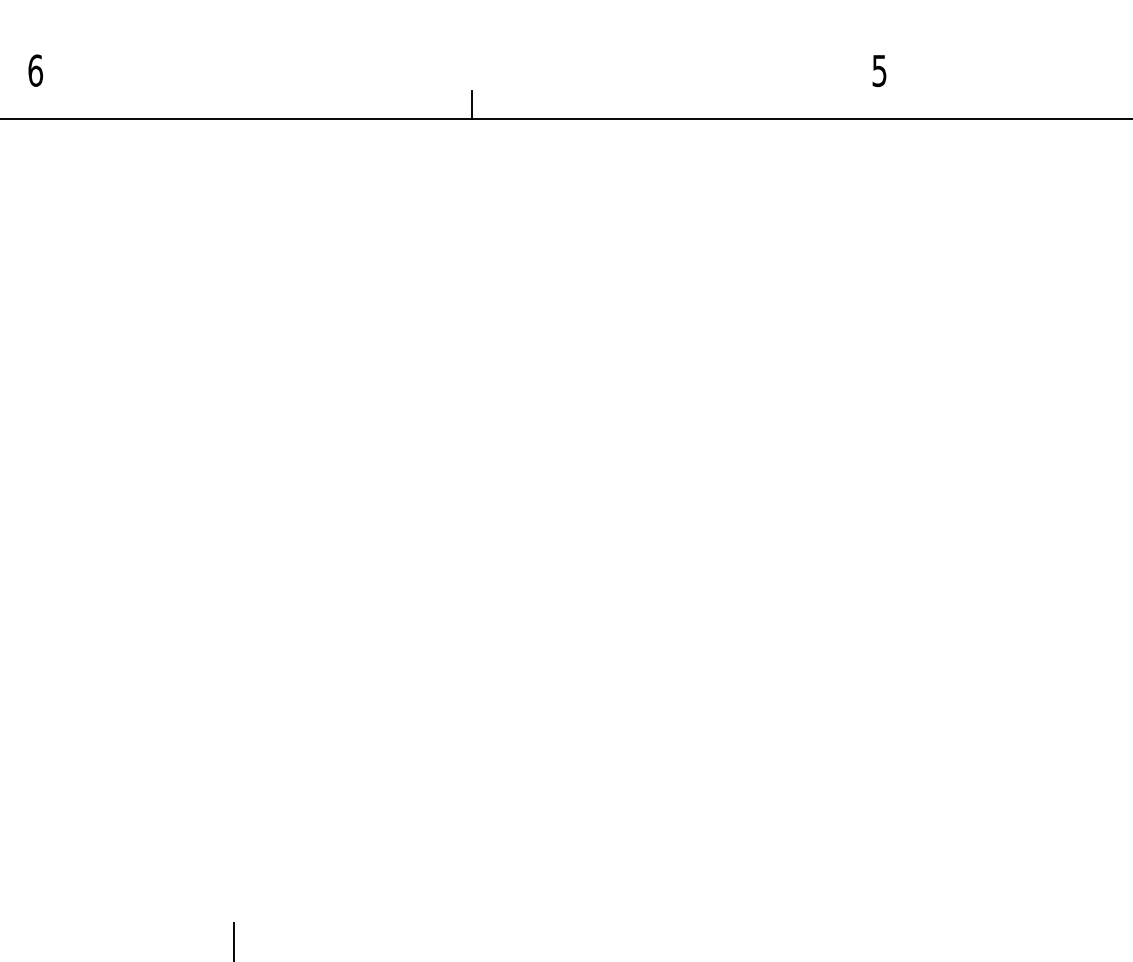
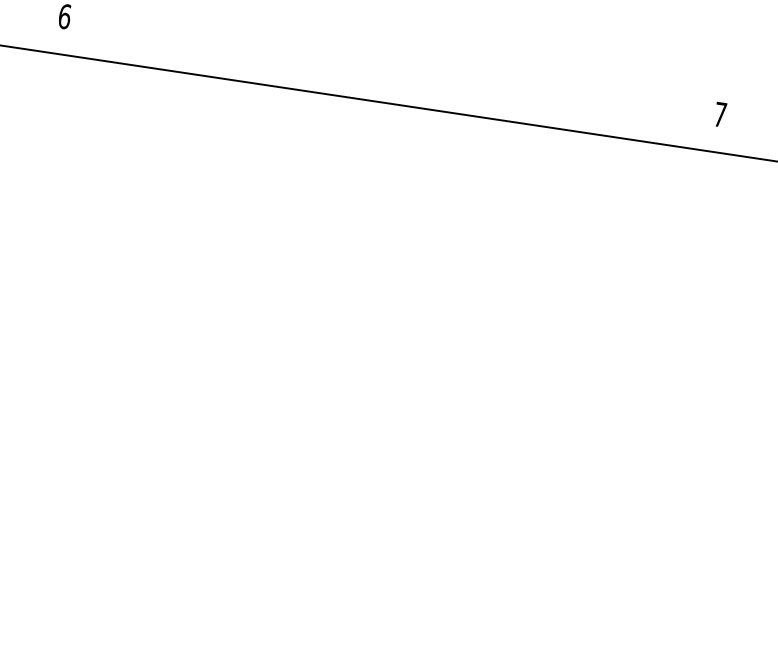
text: (879, 71) -> (720, 115), 5 -> 7
line: (472, 104) -> (400, 93), removed

